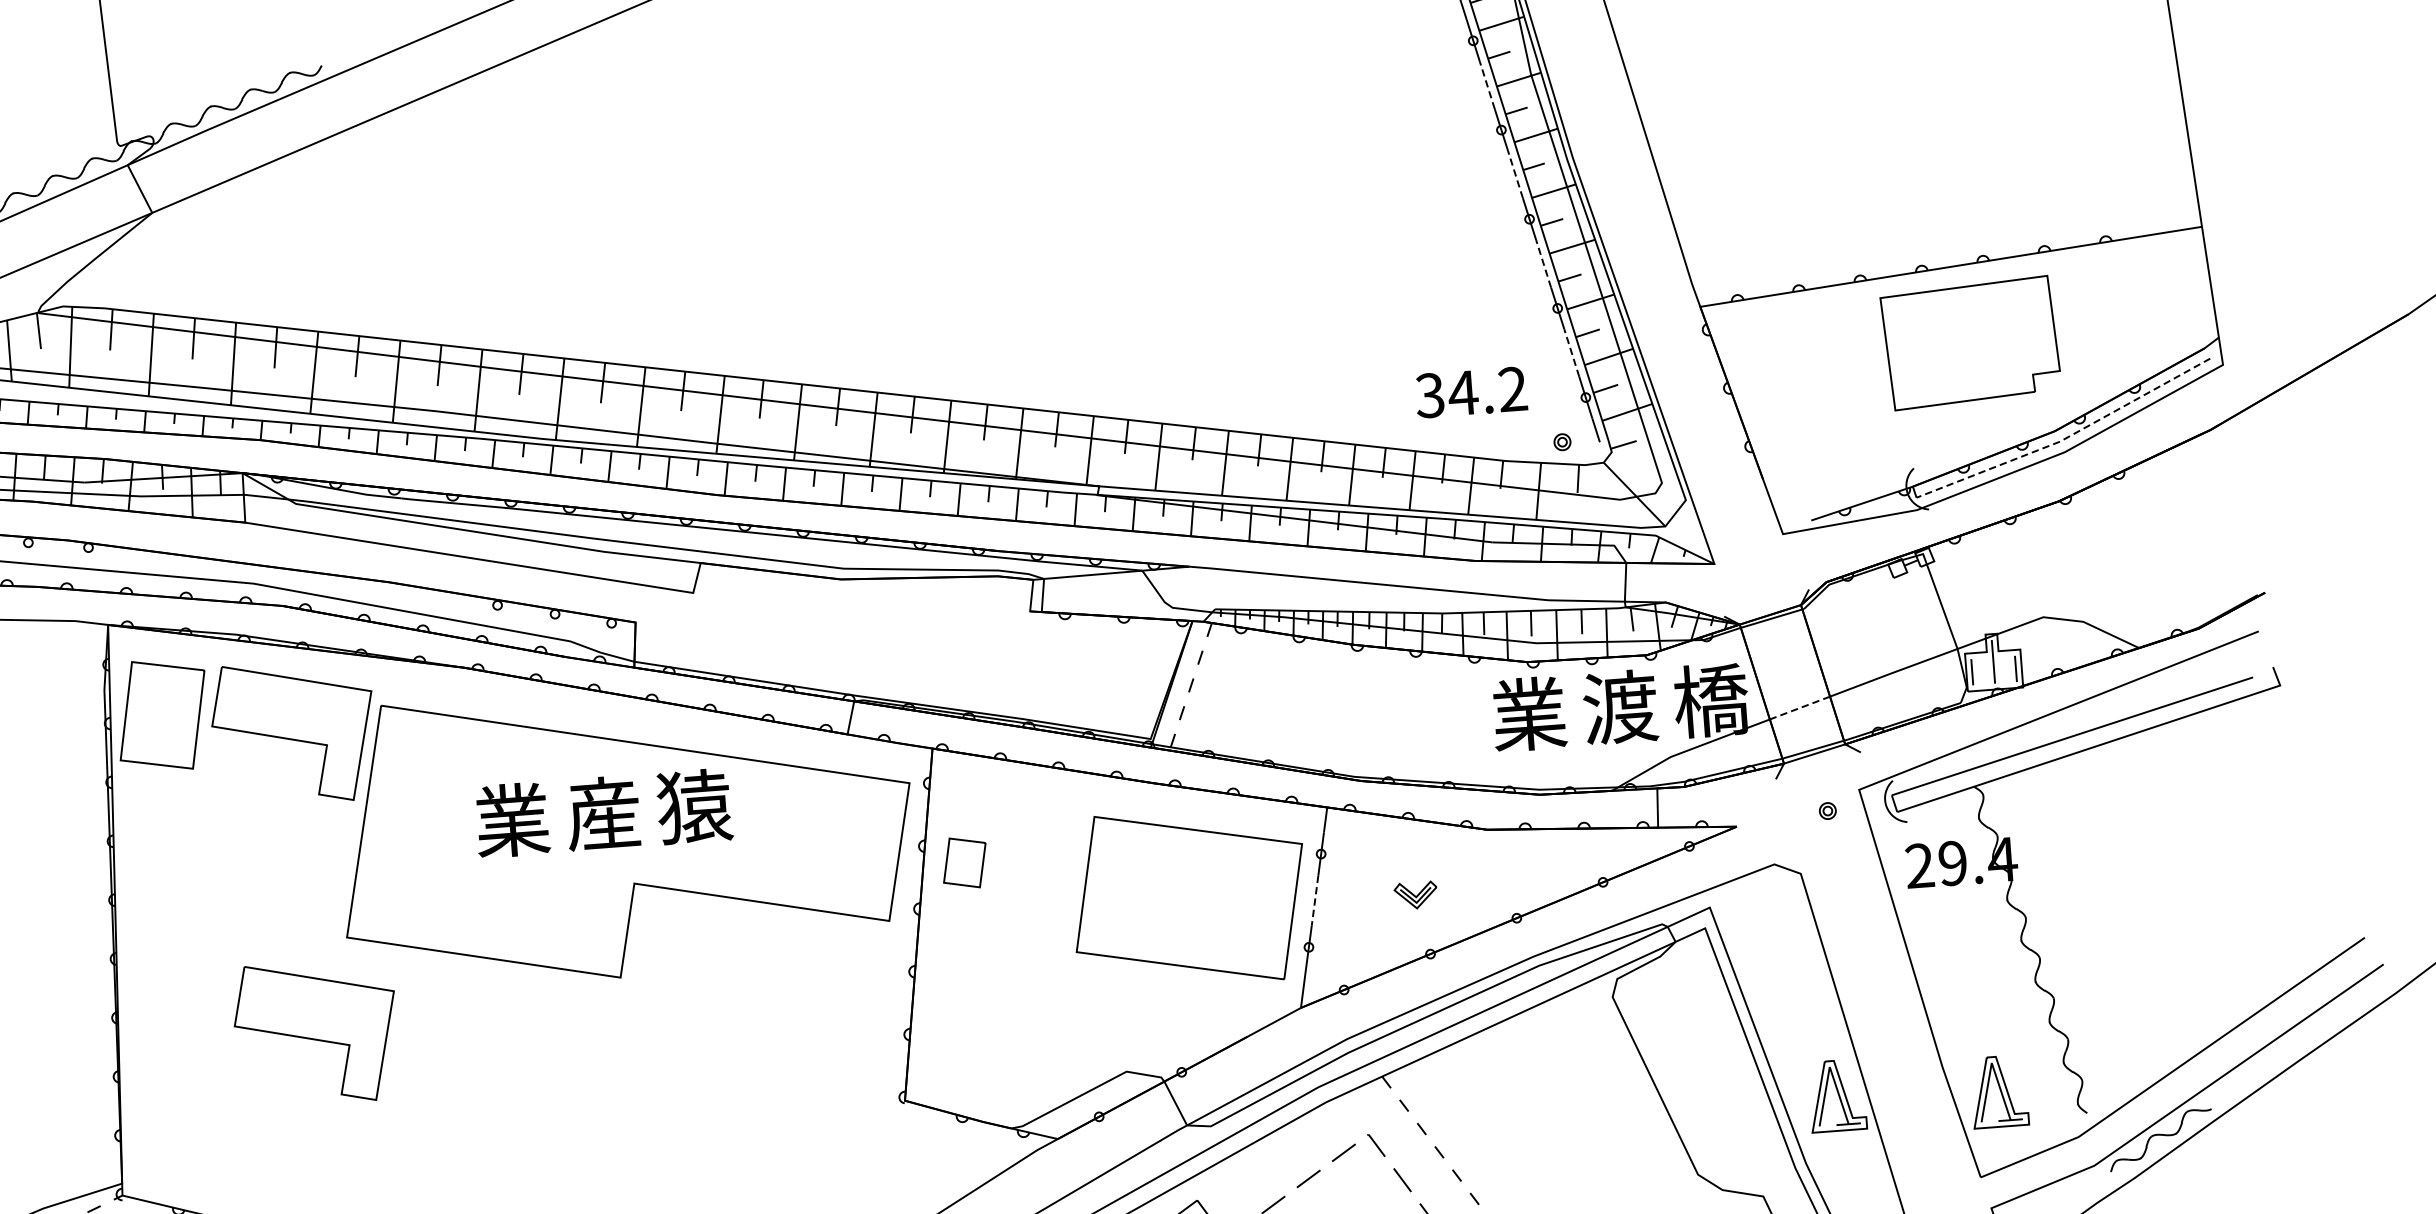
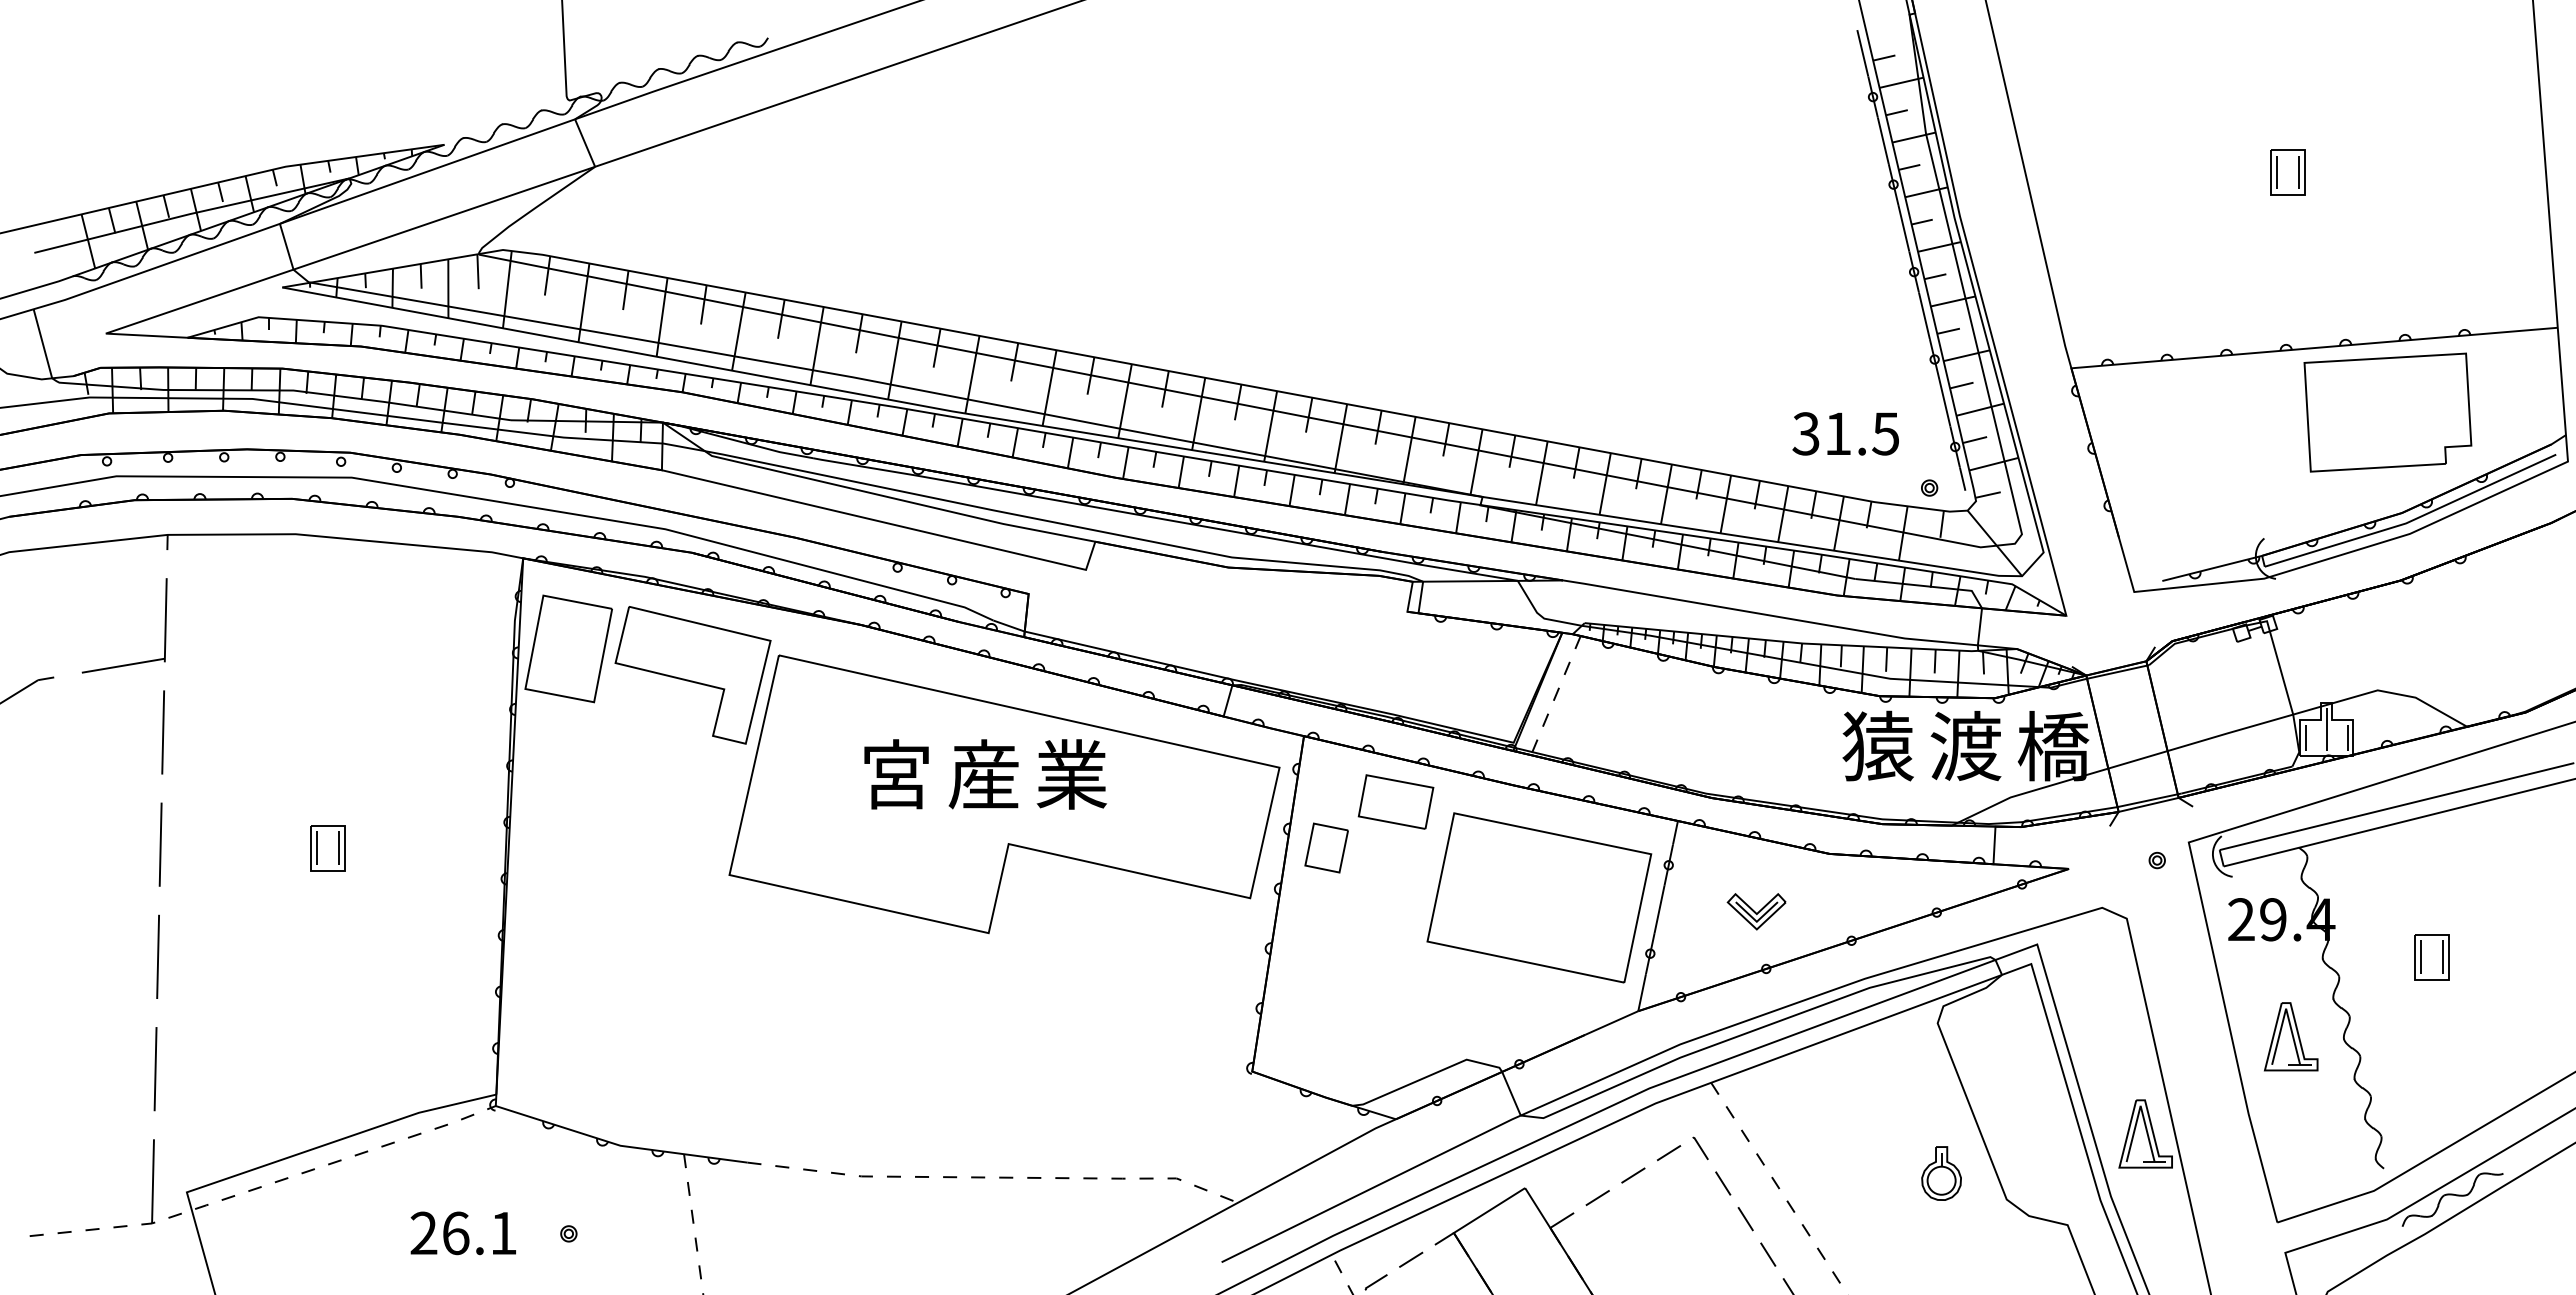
line: (1487, 85) -> (1883, 140), dashed -> solid
part: (1909, 86) -> (2287, 172), added
line: (1515, 174) -> (1903, 228), dashed -> solid
line: (1543, 263) -> (1924, 315), dashed -> solid
part: (1970, 343) -> (2387, 412), moved
line: (1571, 353) -> (1944, 403), dashed -> solid
text: (1487, 390) -> (1861, 433), 34.2 -> 31.5
line: (2067, 438) -> (2413, 520), dashed -> solid
line: (1799, 707) -> (2137, 759), dashed -> solid
text: (1528, 713) -> (1877, 745), 業 -> 猿
text: (694, 806) -> (1071, 774), 猿 -> 業
part: (1032, 809) -> (1395, 801), added
text: (512, 820) -> (896, 774), 業 -> 宮
part: (2120, 890) -> (2431, 957), added
part: (1415, 895) -> (1756, 911), size x1.43
line: (1315, 900) -> (1659, 909), dashed -> solid
part: (315, 1033) -> (692, 964), removed
part: (1999, 1091) -> (2291, 1036), moved
part: (1628, 1152) -> (1941, 1173), added

